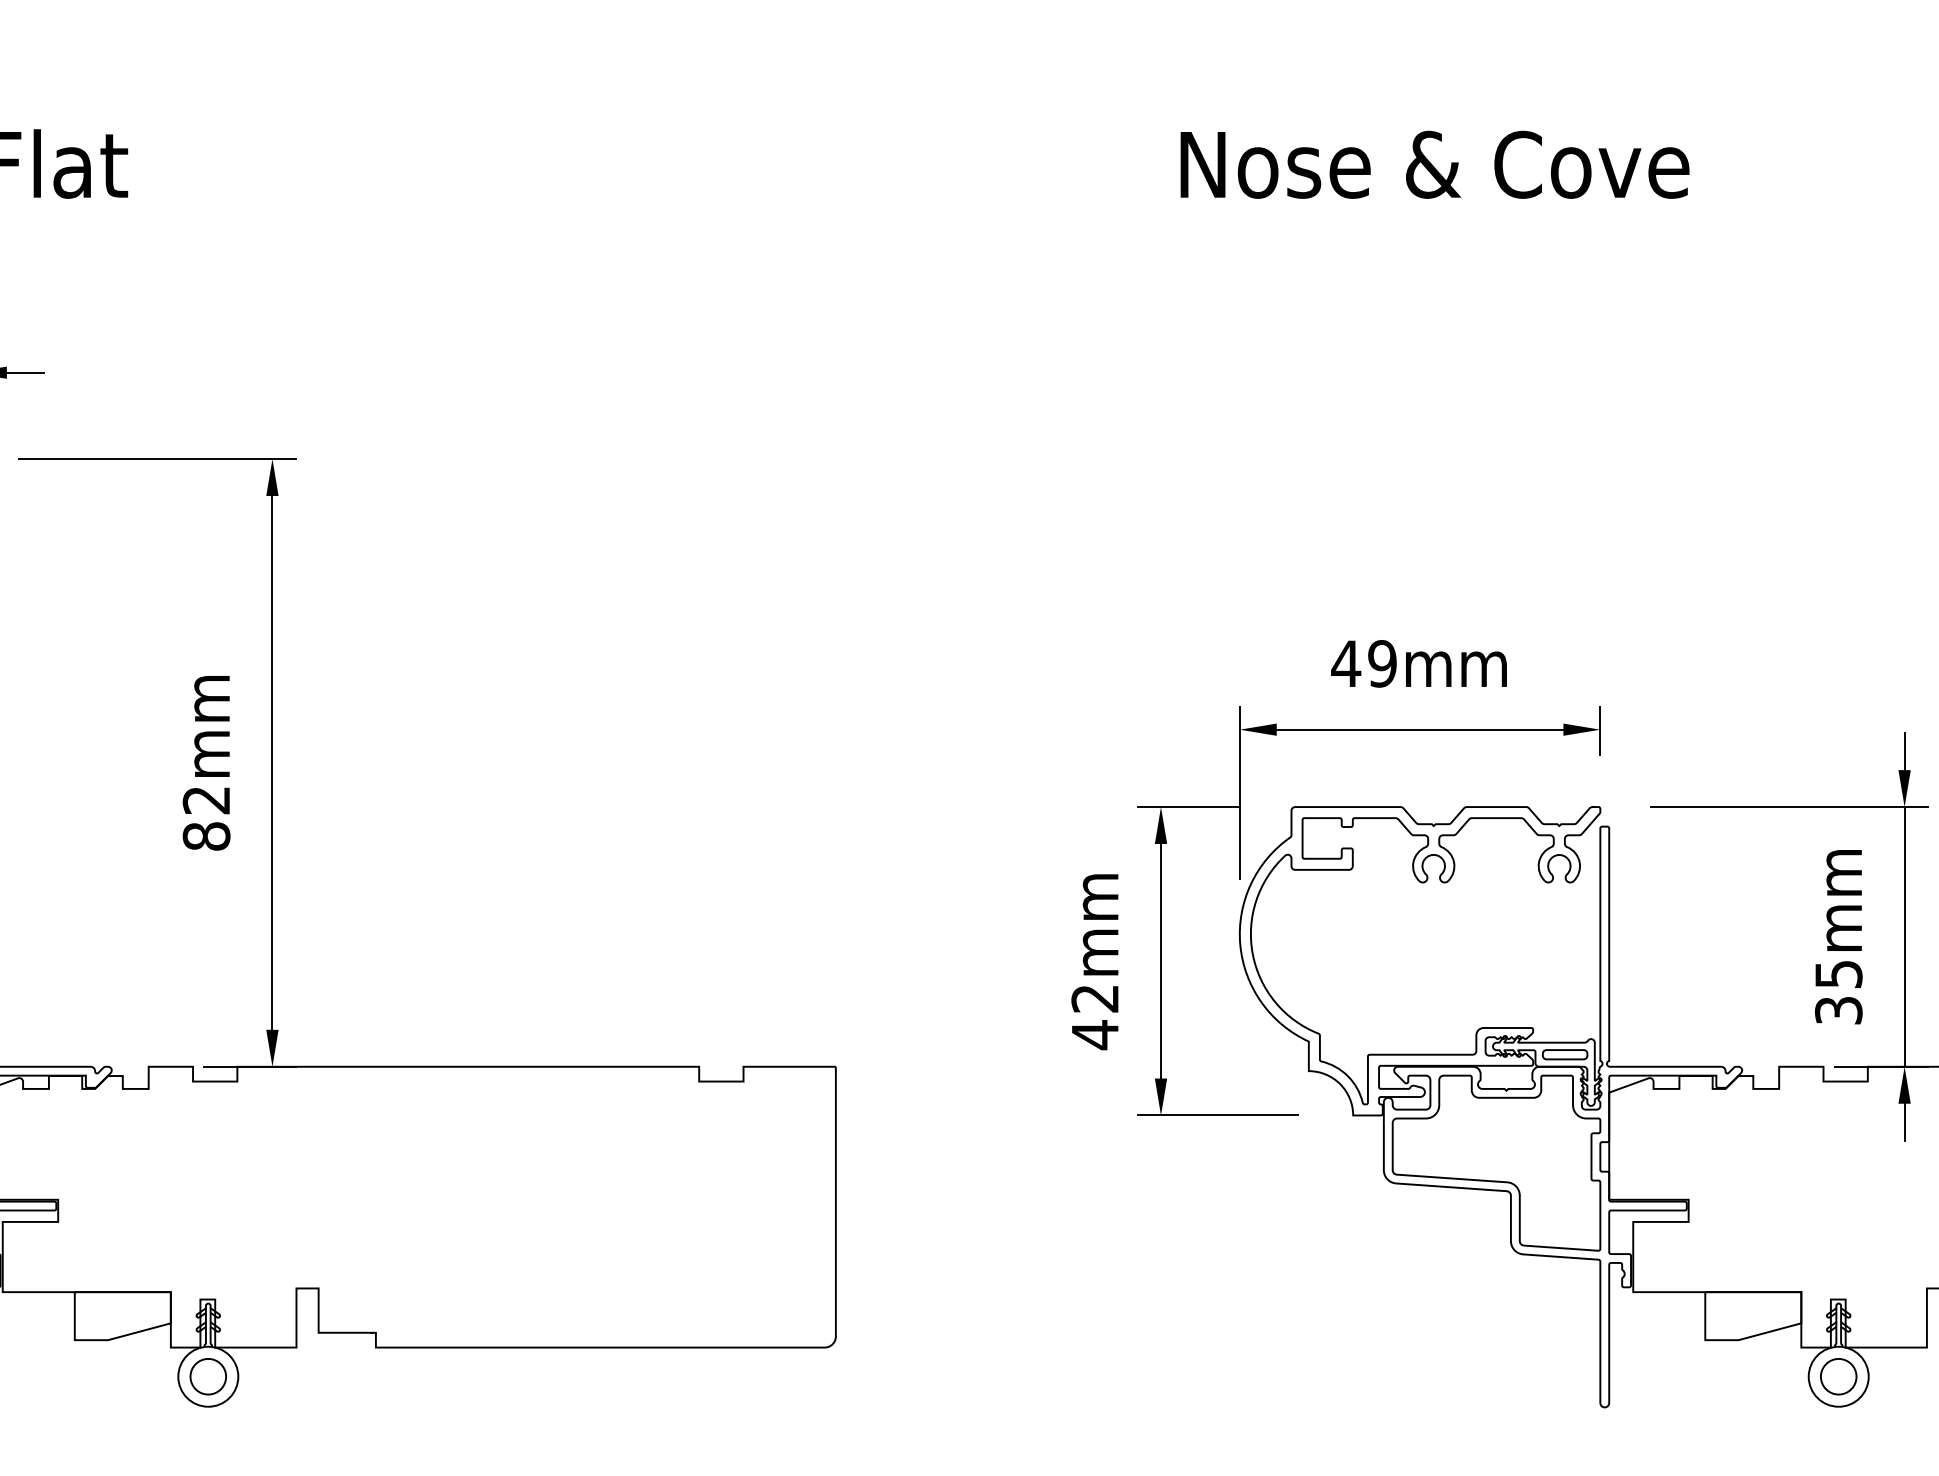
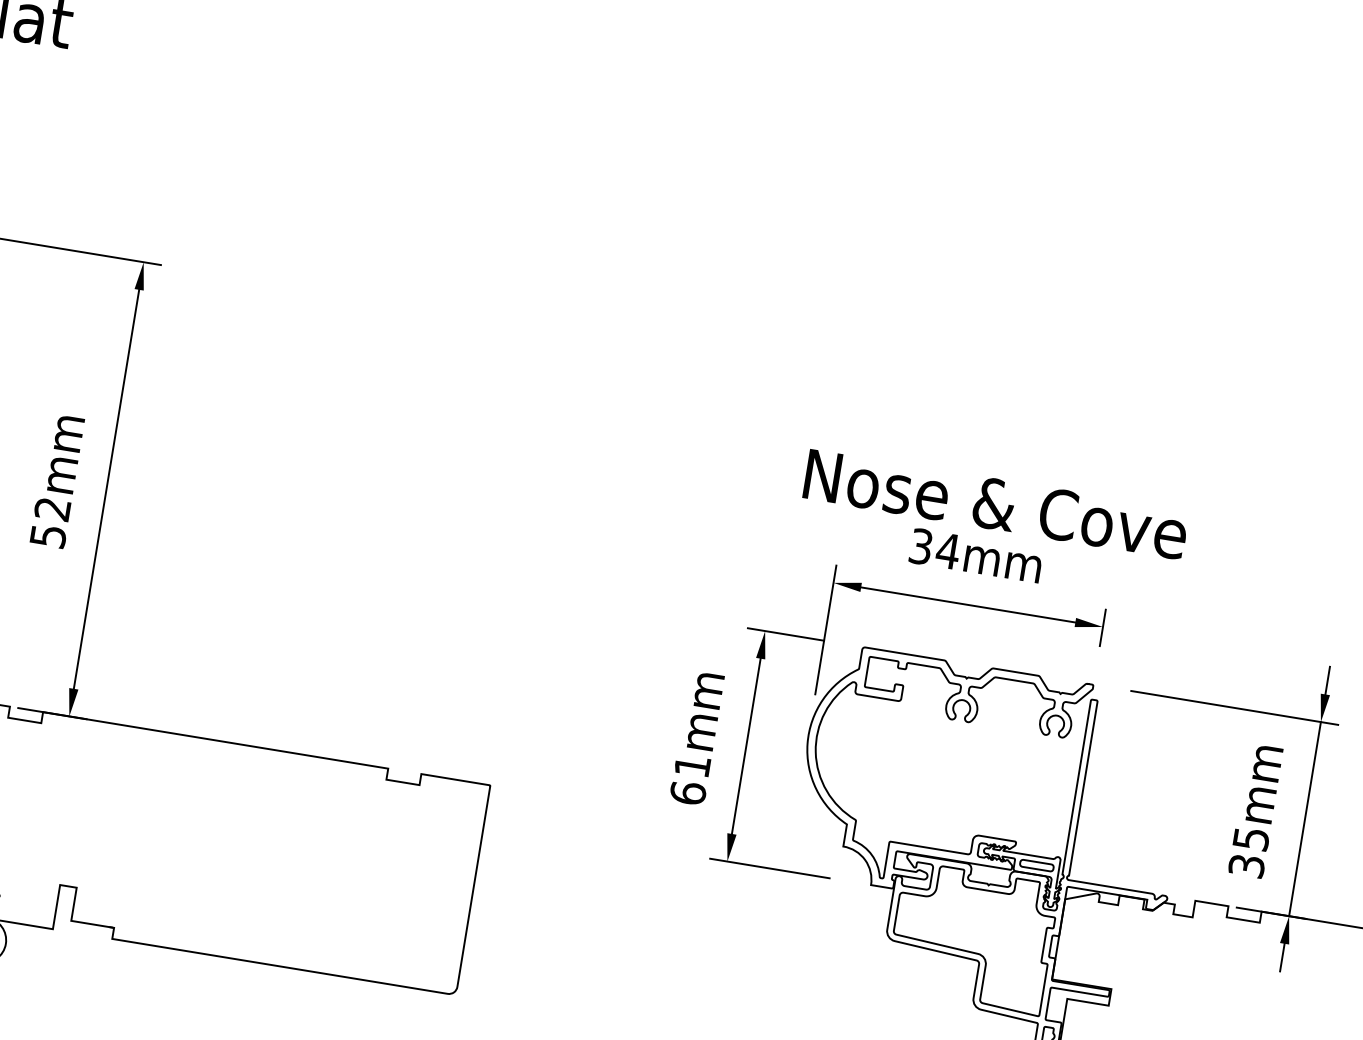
text: (1434, 164) -> (995, 504), moved
text: (1364, 663) -> (934, 548), 49mm -> 34mm
text: (206, 836) -> (48, 536), 82mm -> 52mm
text: (1095, 1017) -> (690, 780), 42mm -> 61mm

